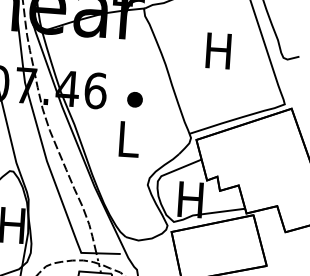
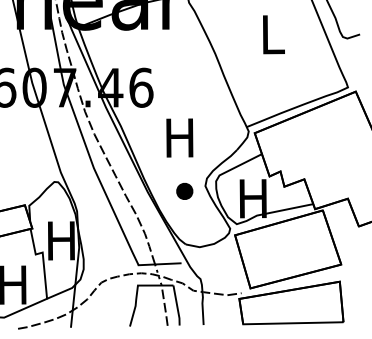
text: (218, 50) -> (271, 34), H -> L
part: (134, 99) -> (184, 191), moved
text: (127, 138) -> (179, 137), L -> H

